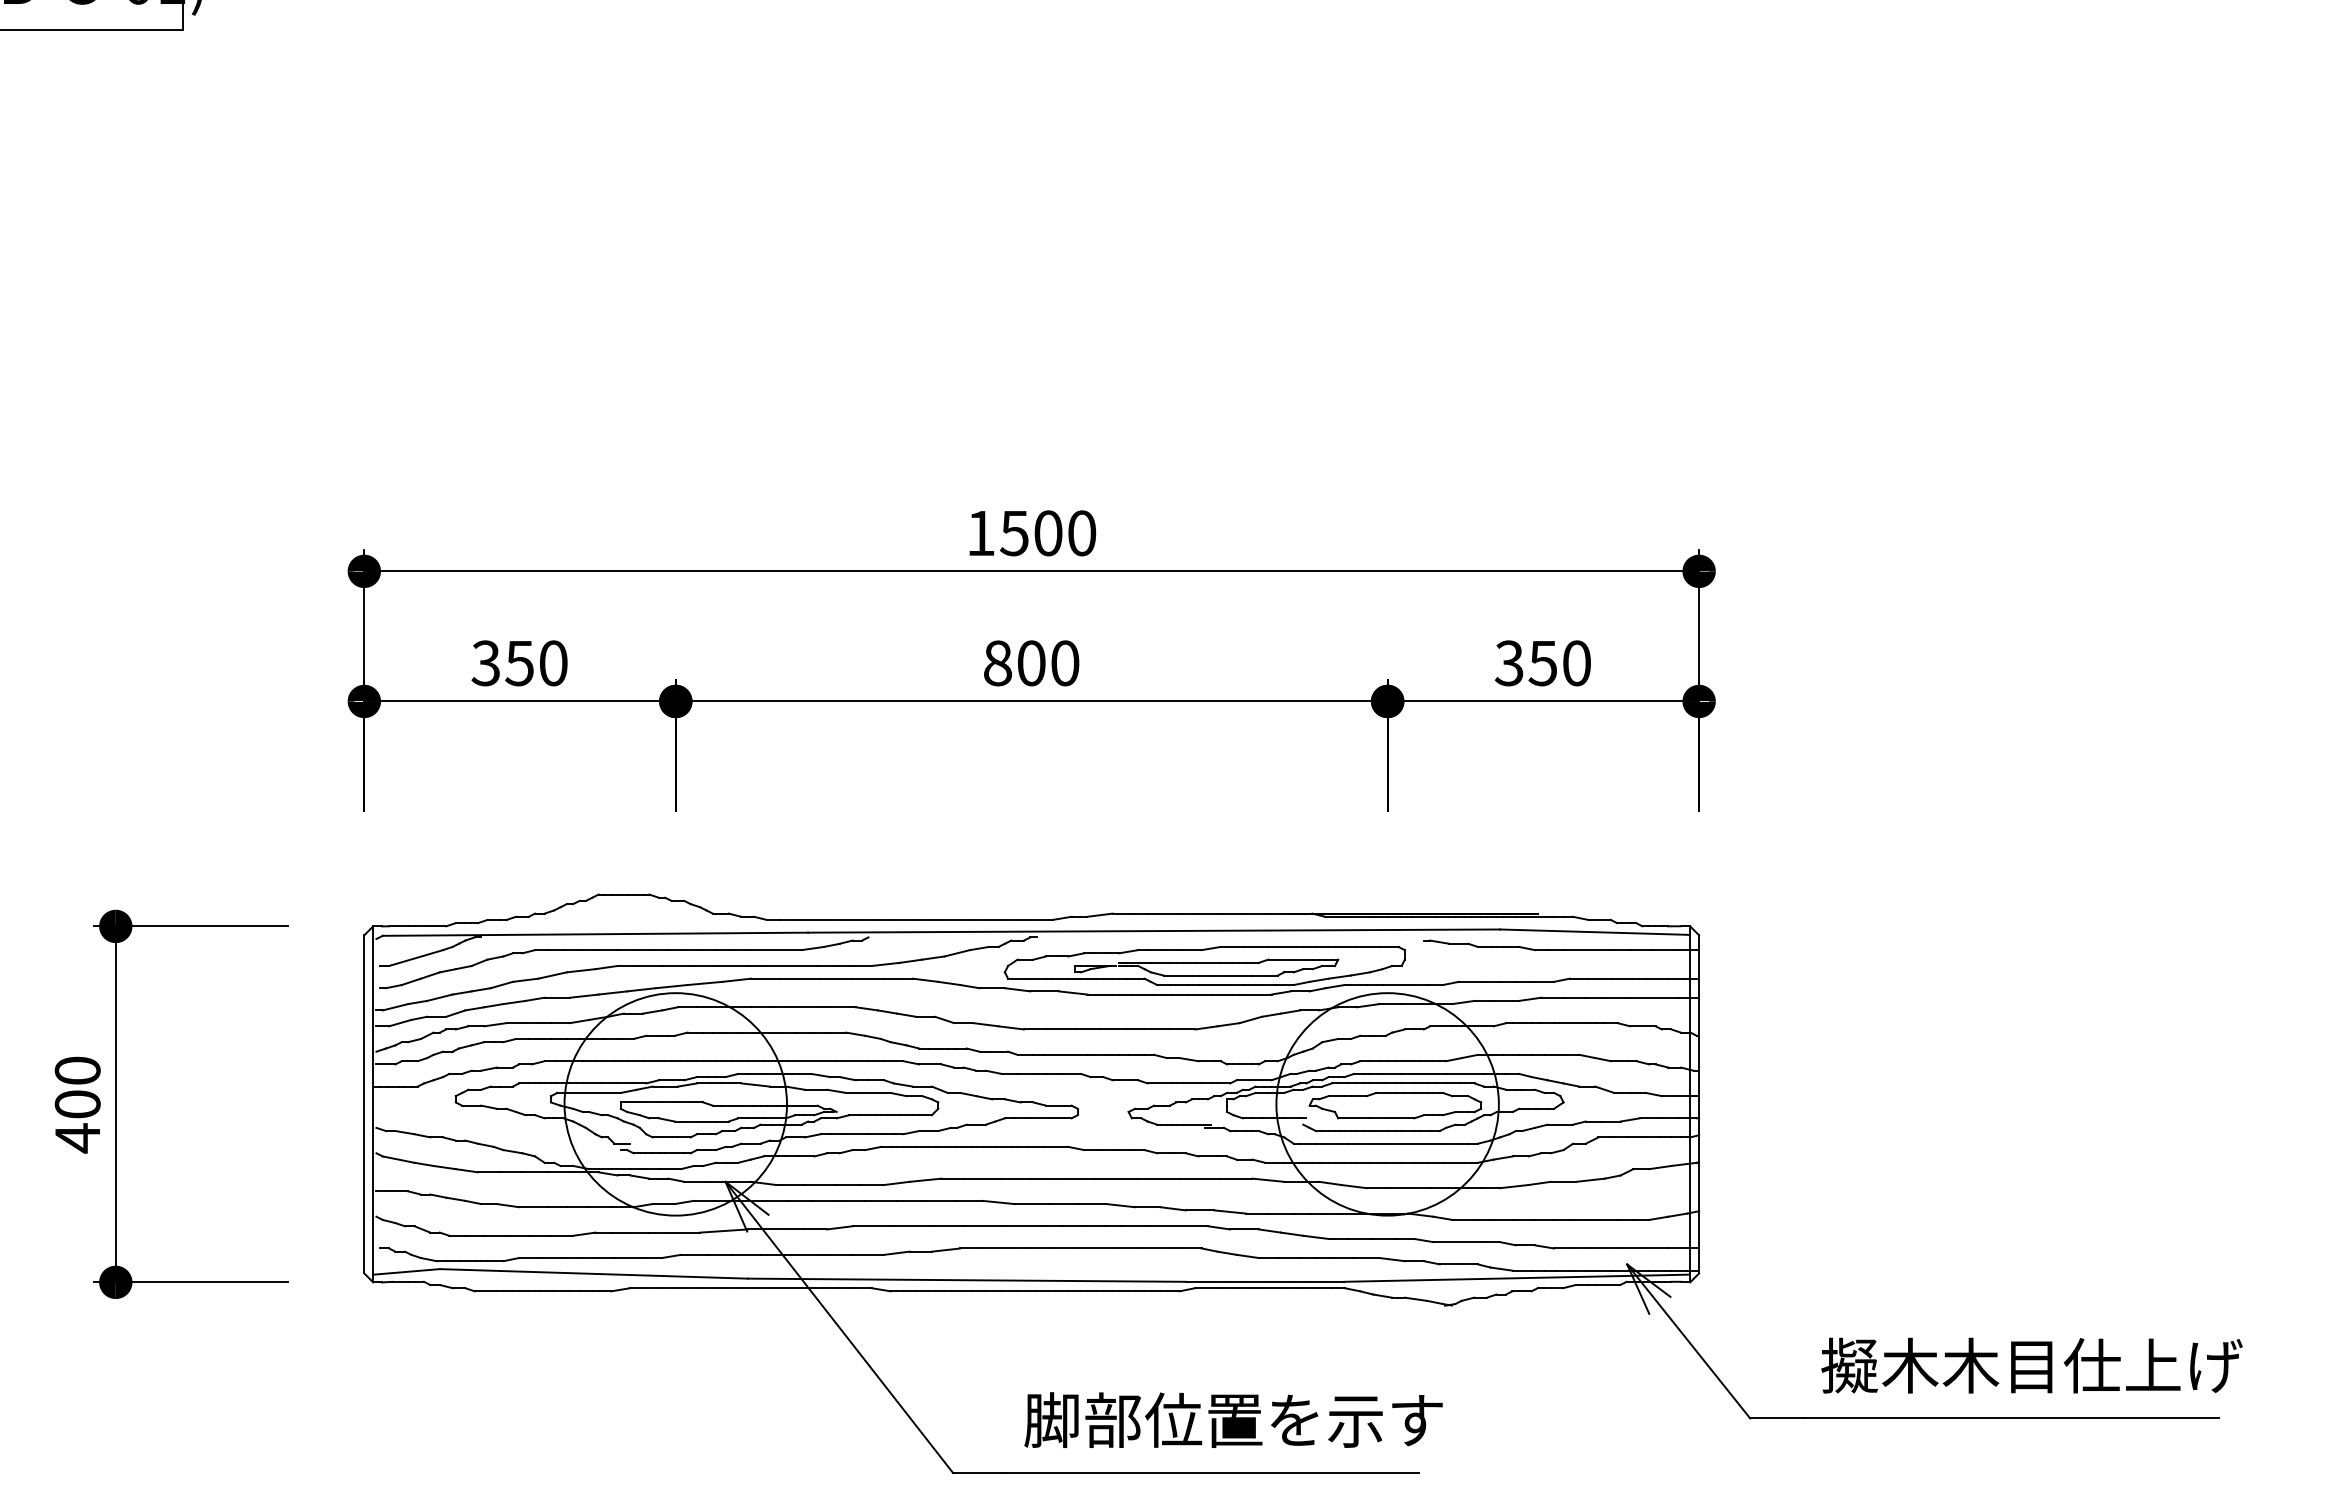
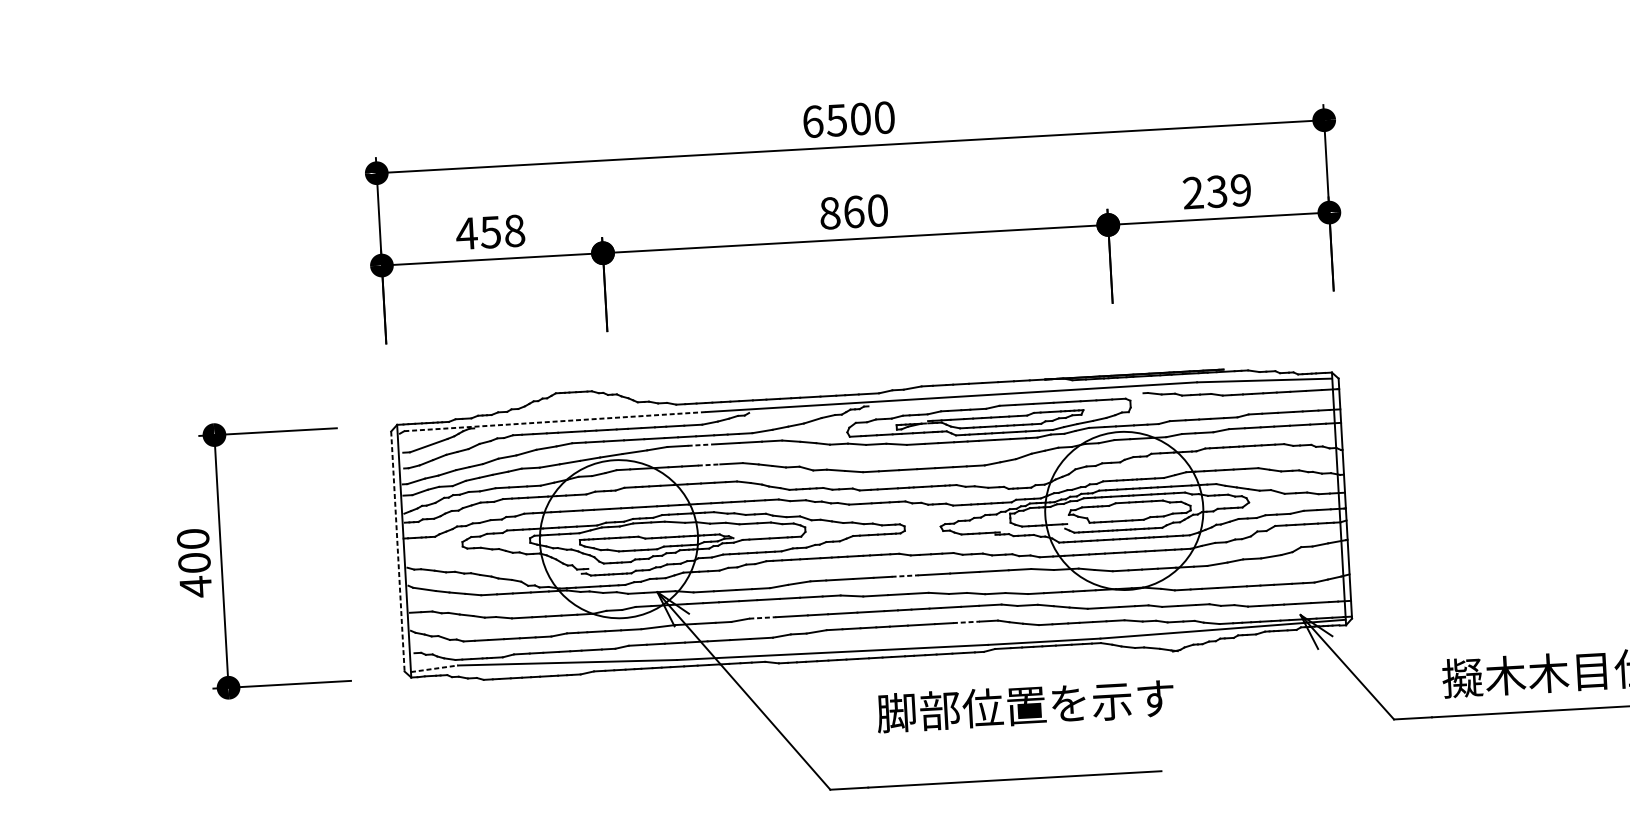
text: (981, 533) -> (813, 121), 1500 -> 6500
text: (518, 663) -> (489, 232), 350 -> 458
text: (1031, 663) -> (853, 212), 800 -> 860
text: (1542, 663) -> (1216, 191), 350 -> 239
line: (595, 934) -> (555, 421), solid -> dashed
line: (800, 978) -> (702, 444), solid -> dashed
line: (808, 1007) -> (709, 465), solid -> dashed
line: (364, 1104) -> (398, 551), solid -> dashed
line: (1075, 1178) -> (905, 575), solid -> dashed
line: (872, 1226) -> (763, 618), solid -> dashed
line: (1157, 1248) -> (966, 622), solid -> dashed
line: (407, 1271) -> (435, 668), solid -> dashed
text: (1233, 1419) -> (1025, 705), moved

